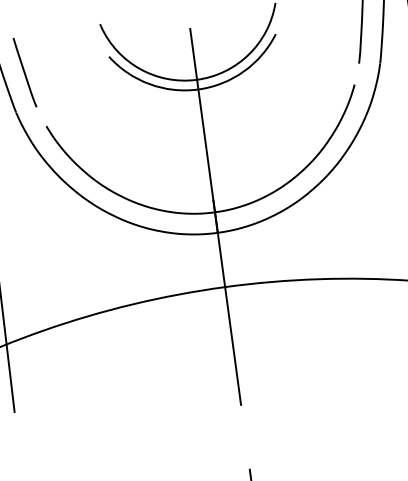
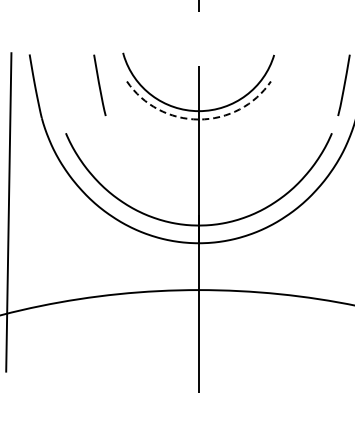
line: (24, 72) -> (99, 85), moved
arc: (197, 89) -> (198, 119), solid -> dashed

